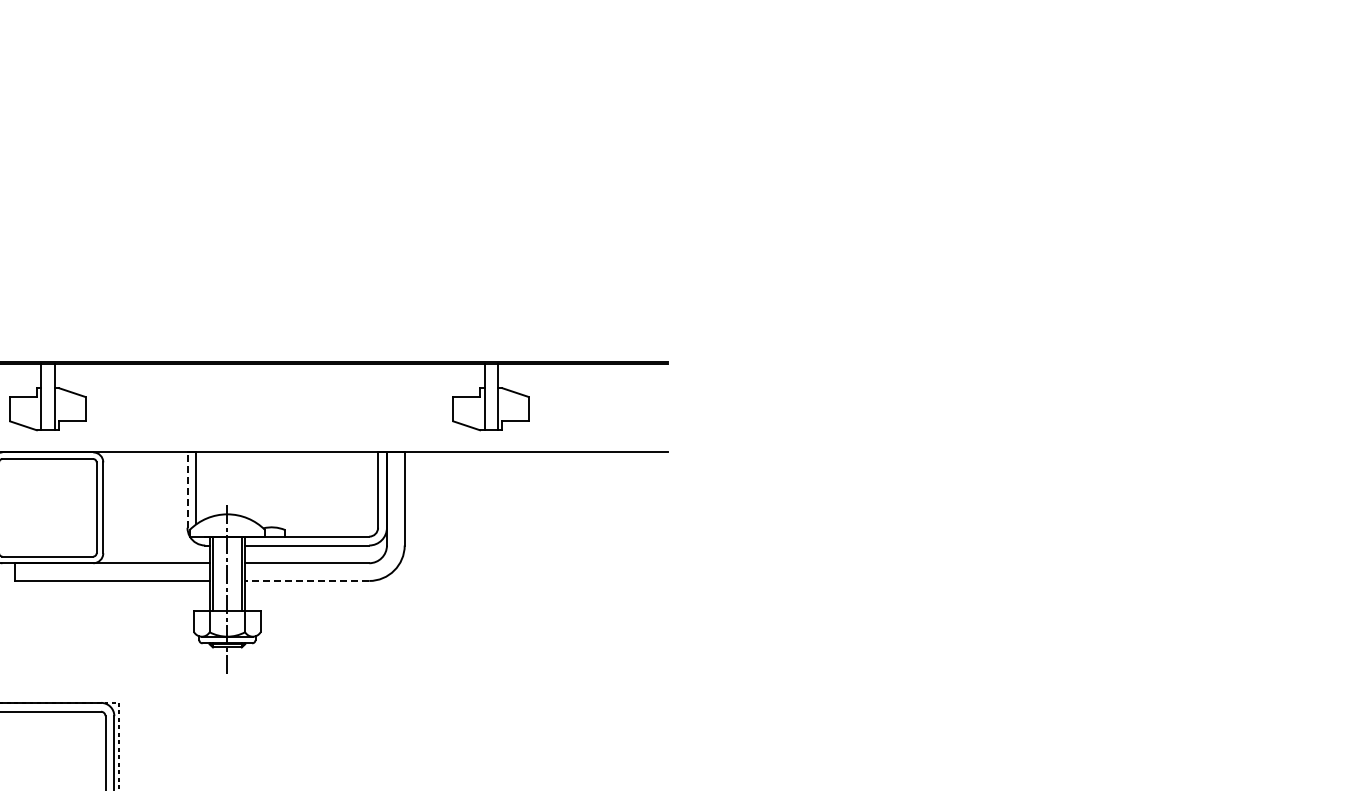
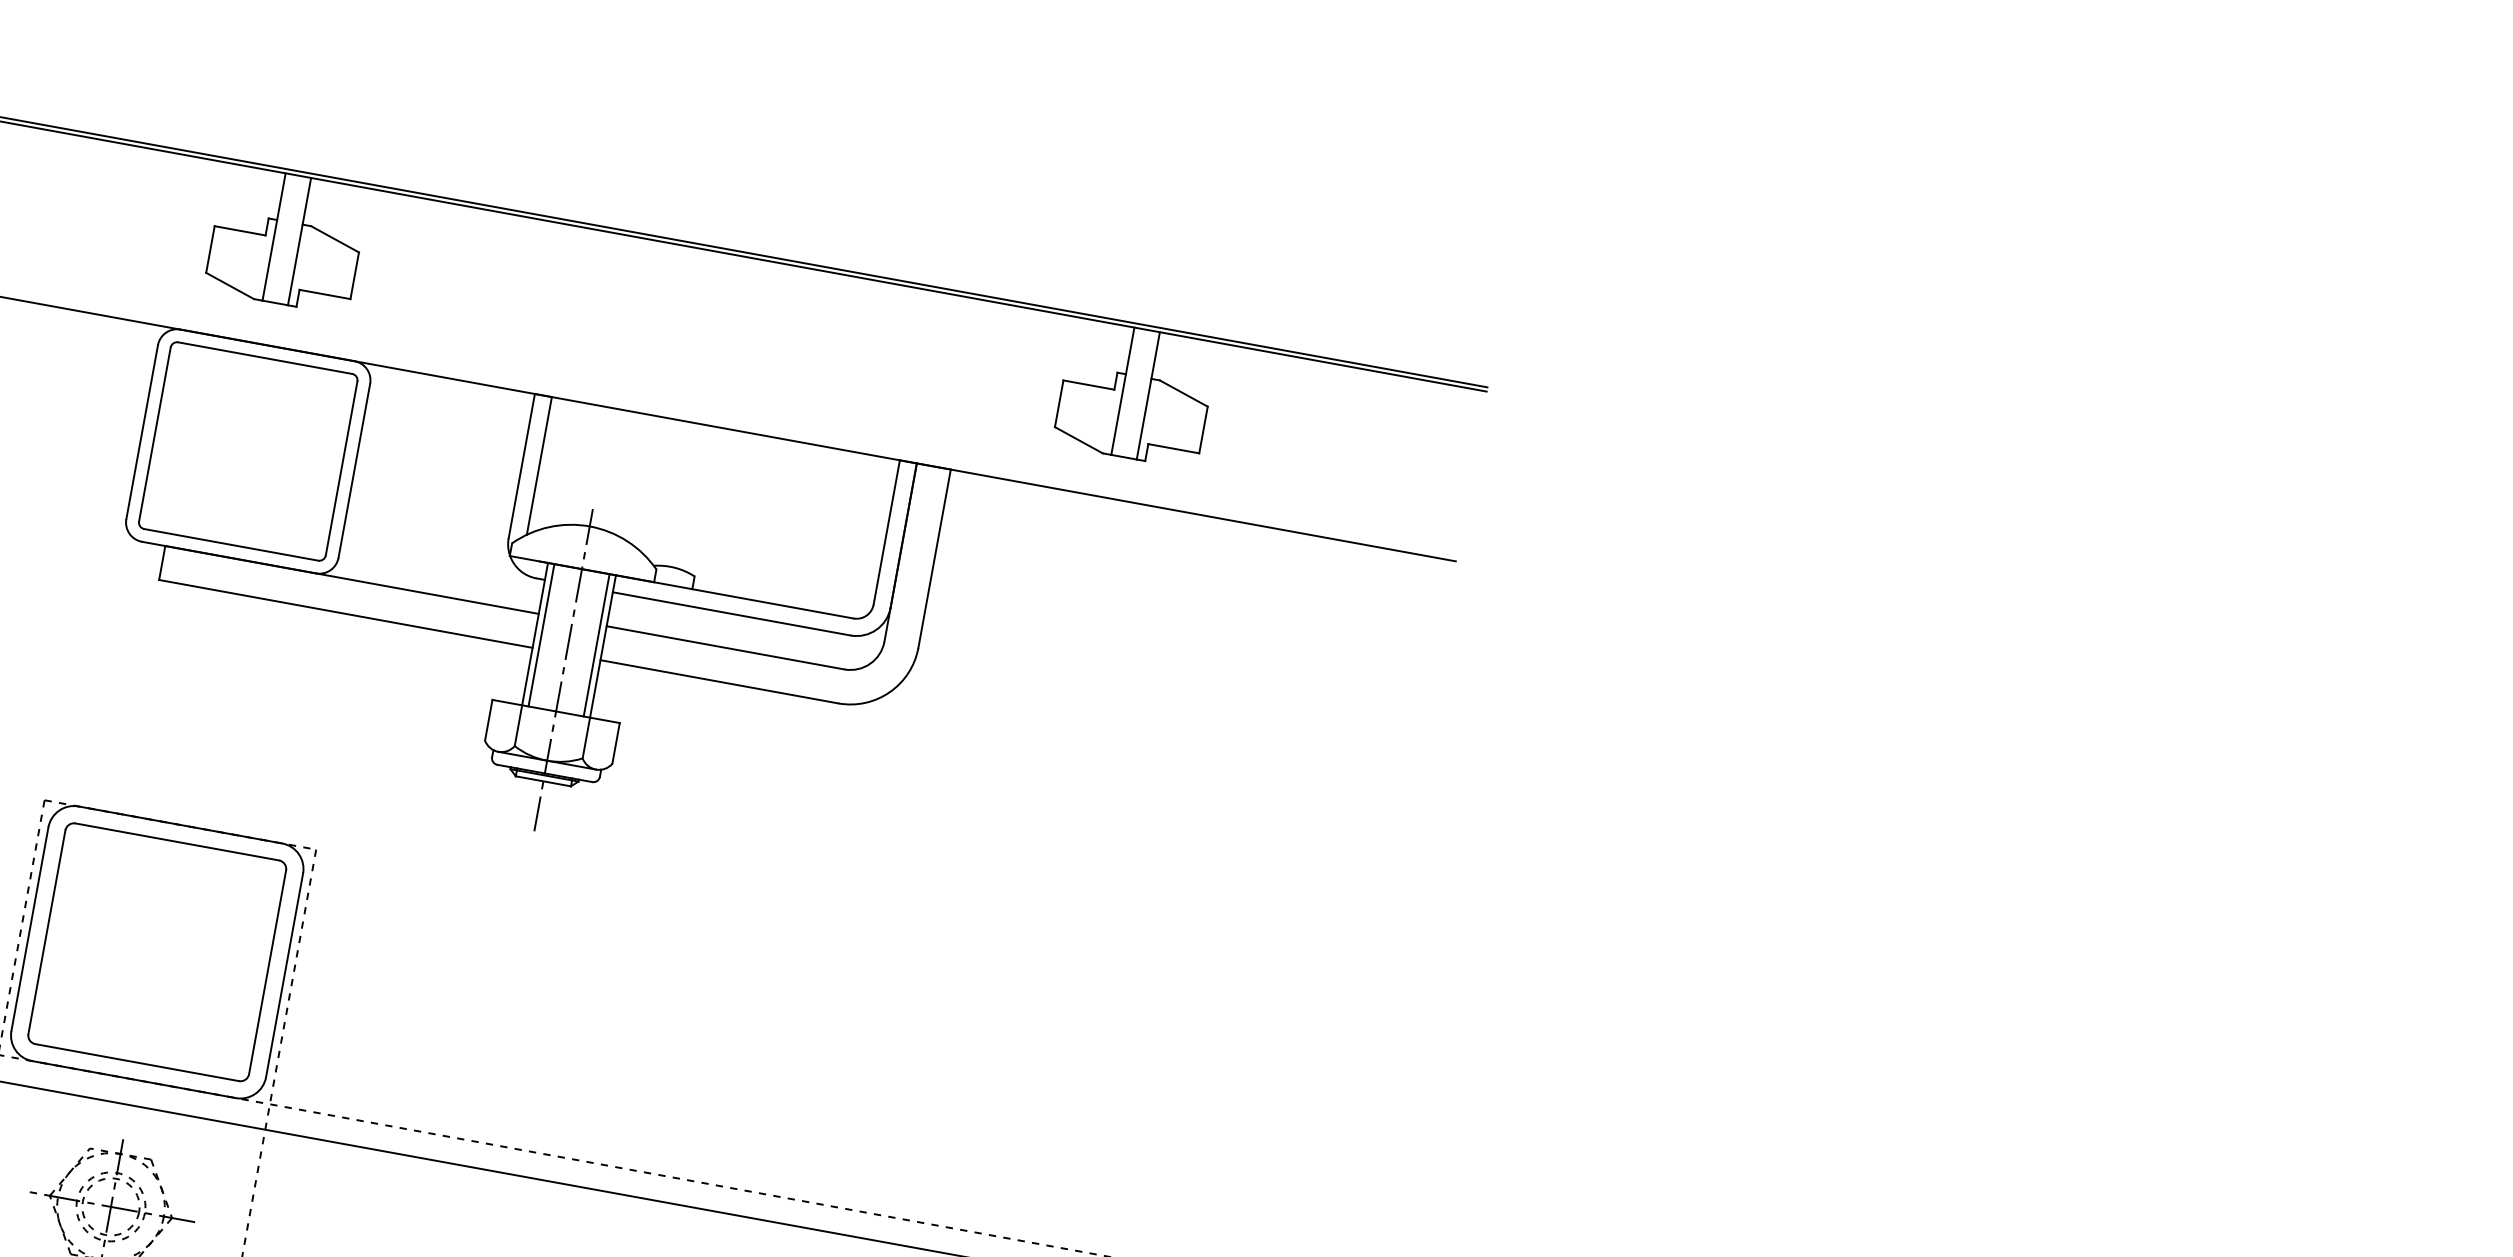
line: (187, 490) -> (521, 466), dashed -> solid
line: (306, 580) -> (718, 680), dashed -> solid

